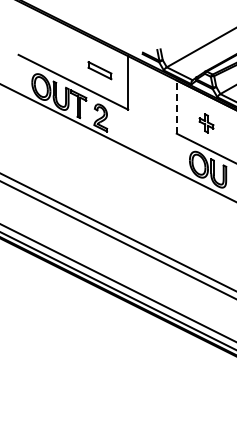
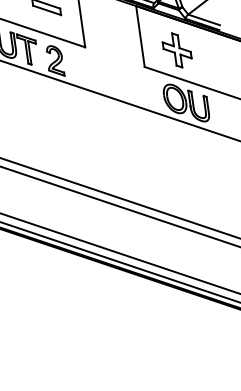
line: (176, 107) -> (140, 37), dashed -> solid
part: (206, 123) -> (177, 50), size x1.67

